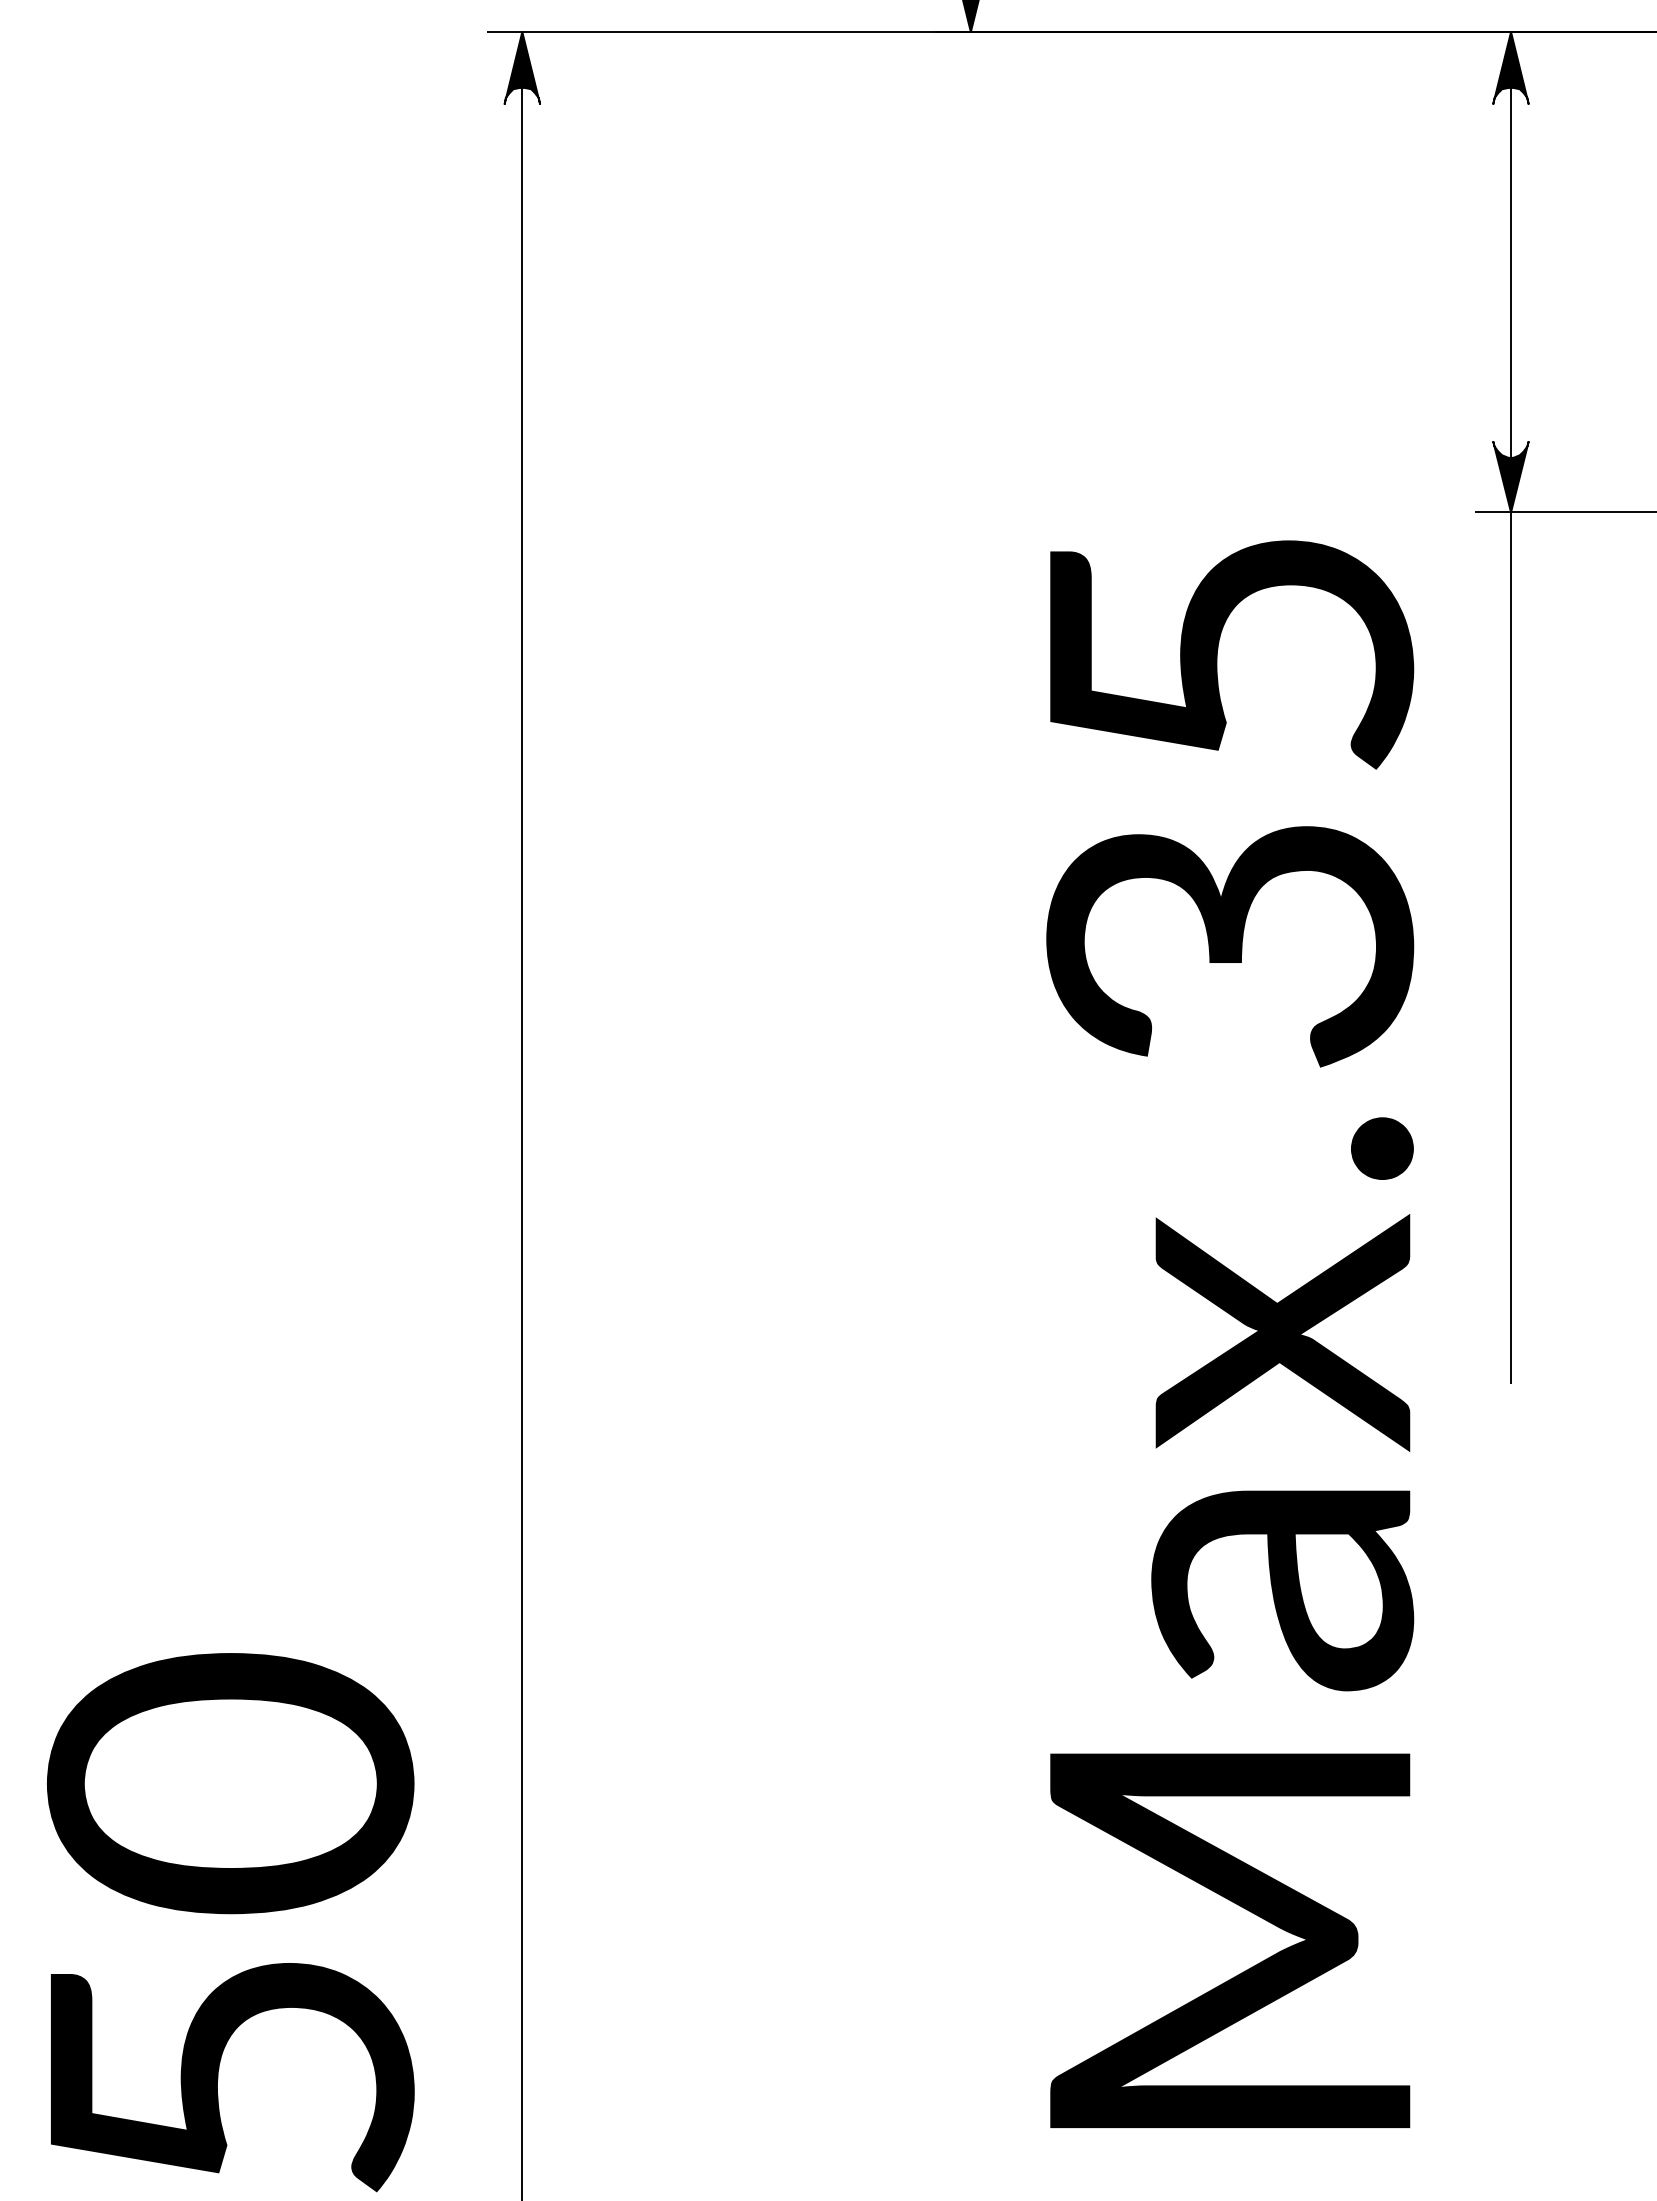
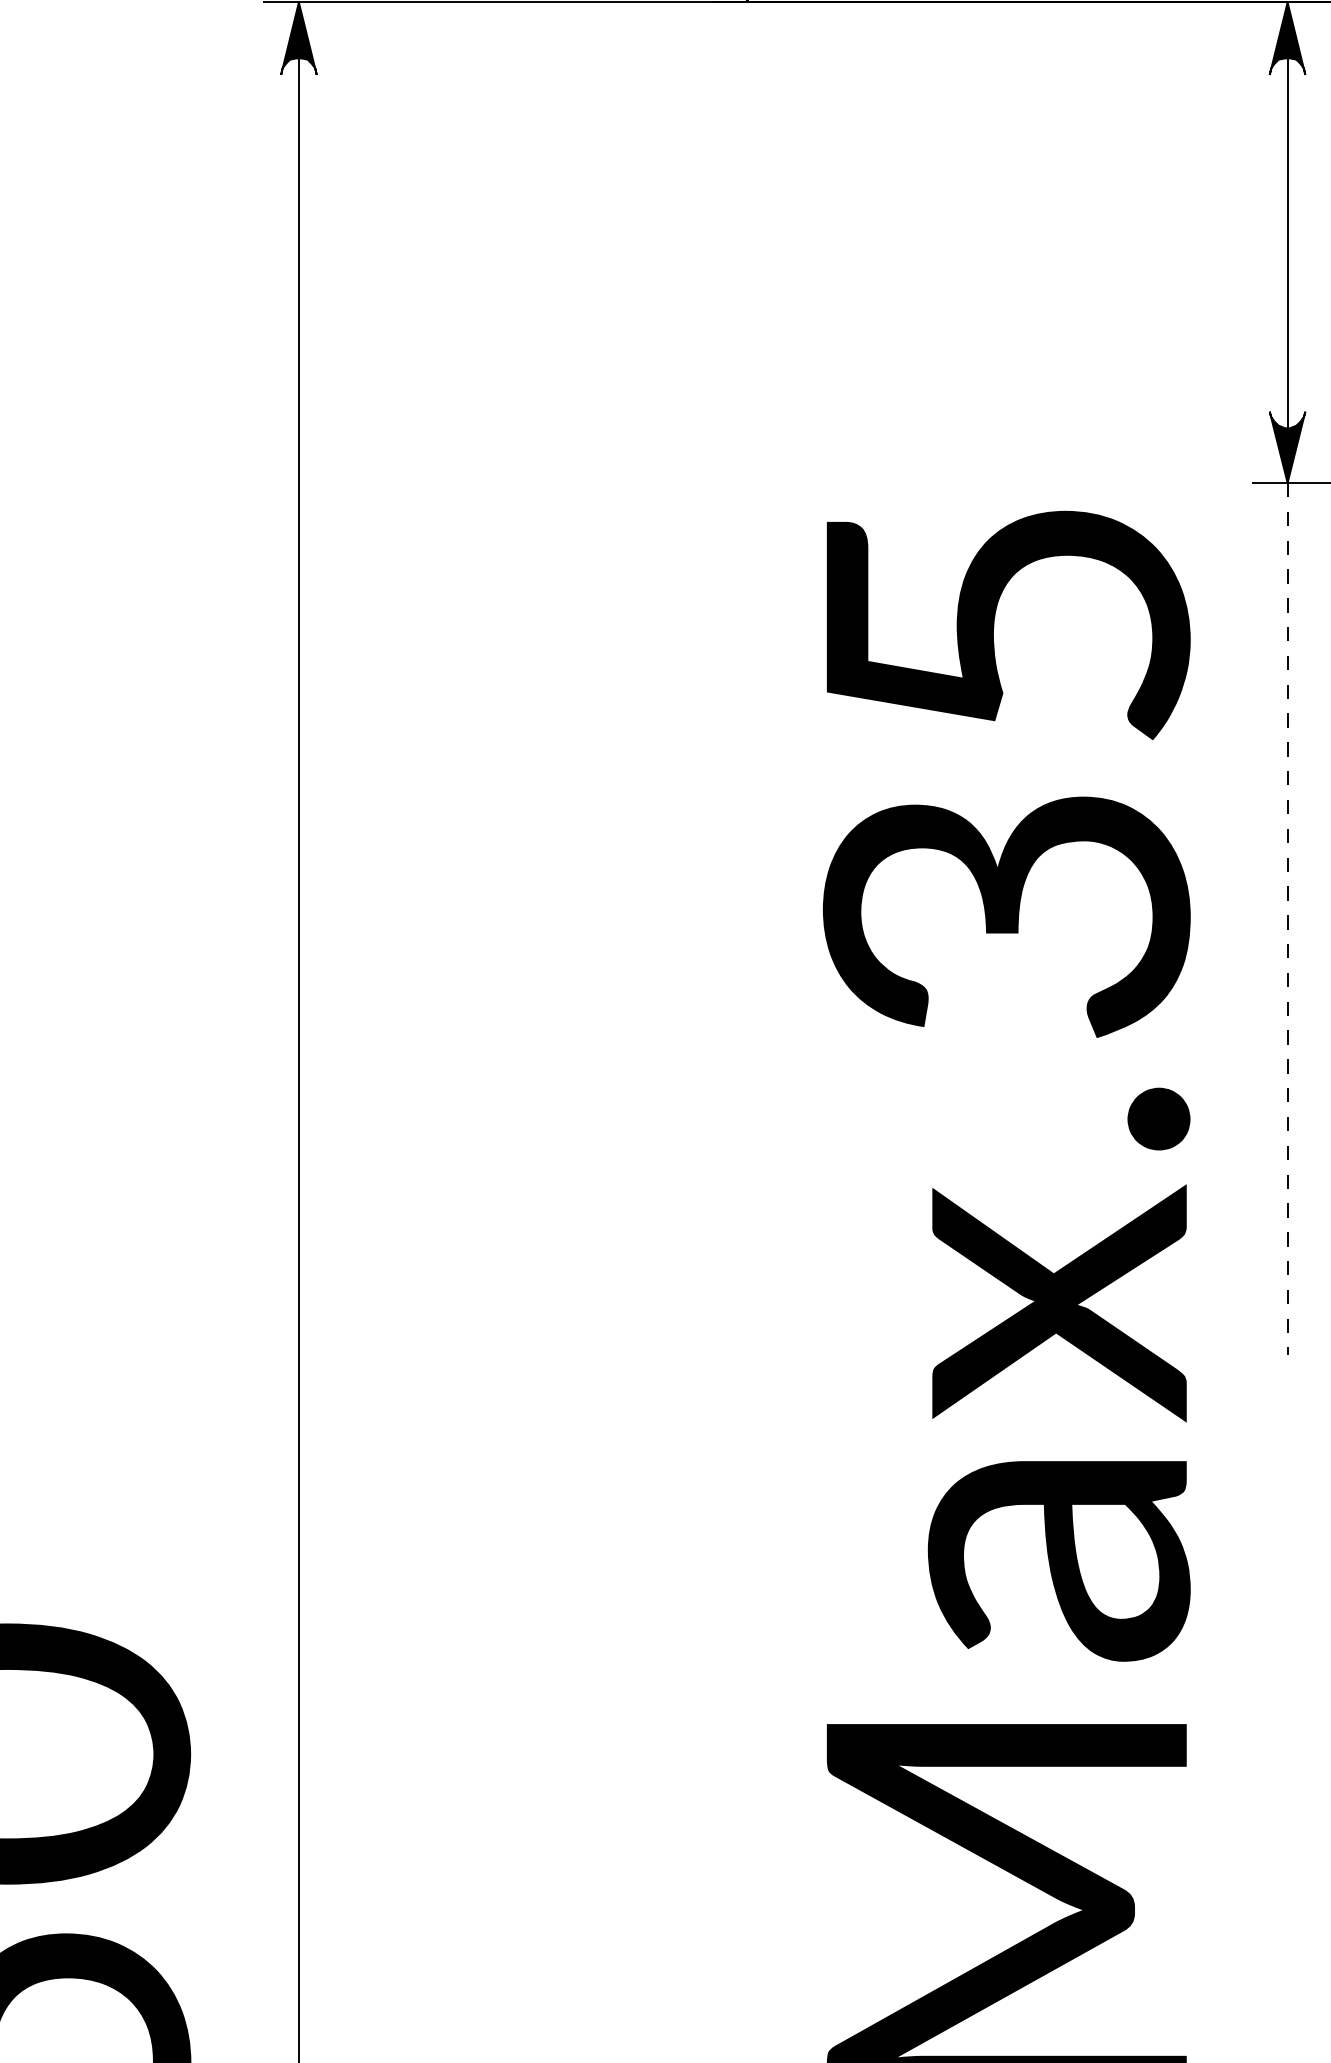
line: (1511, 948) -> (1288, 918), solid -> dashed

